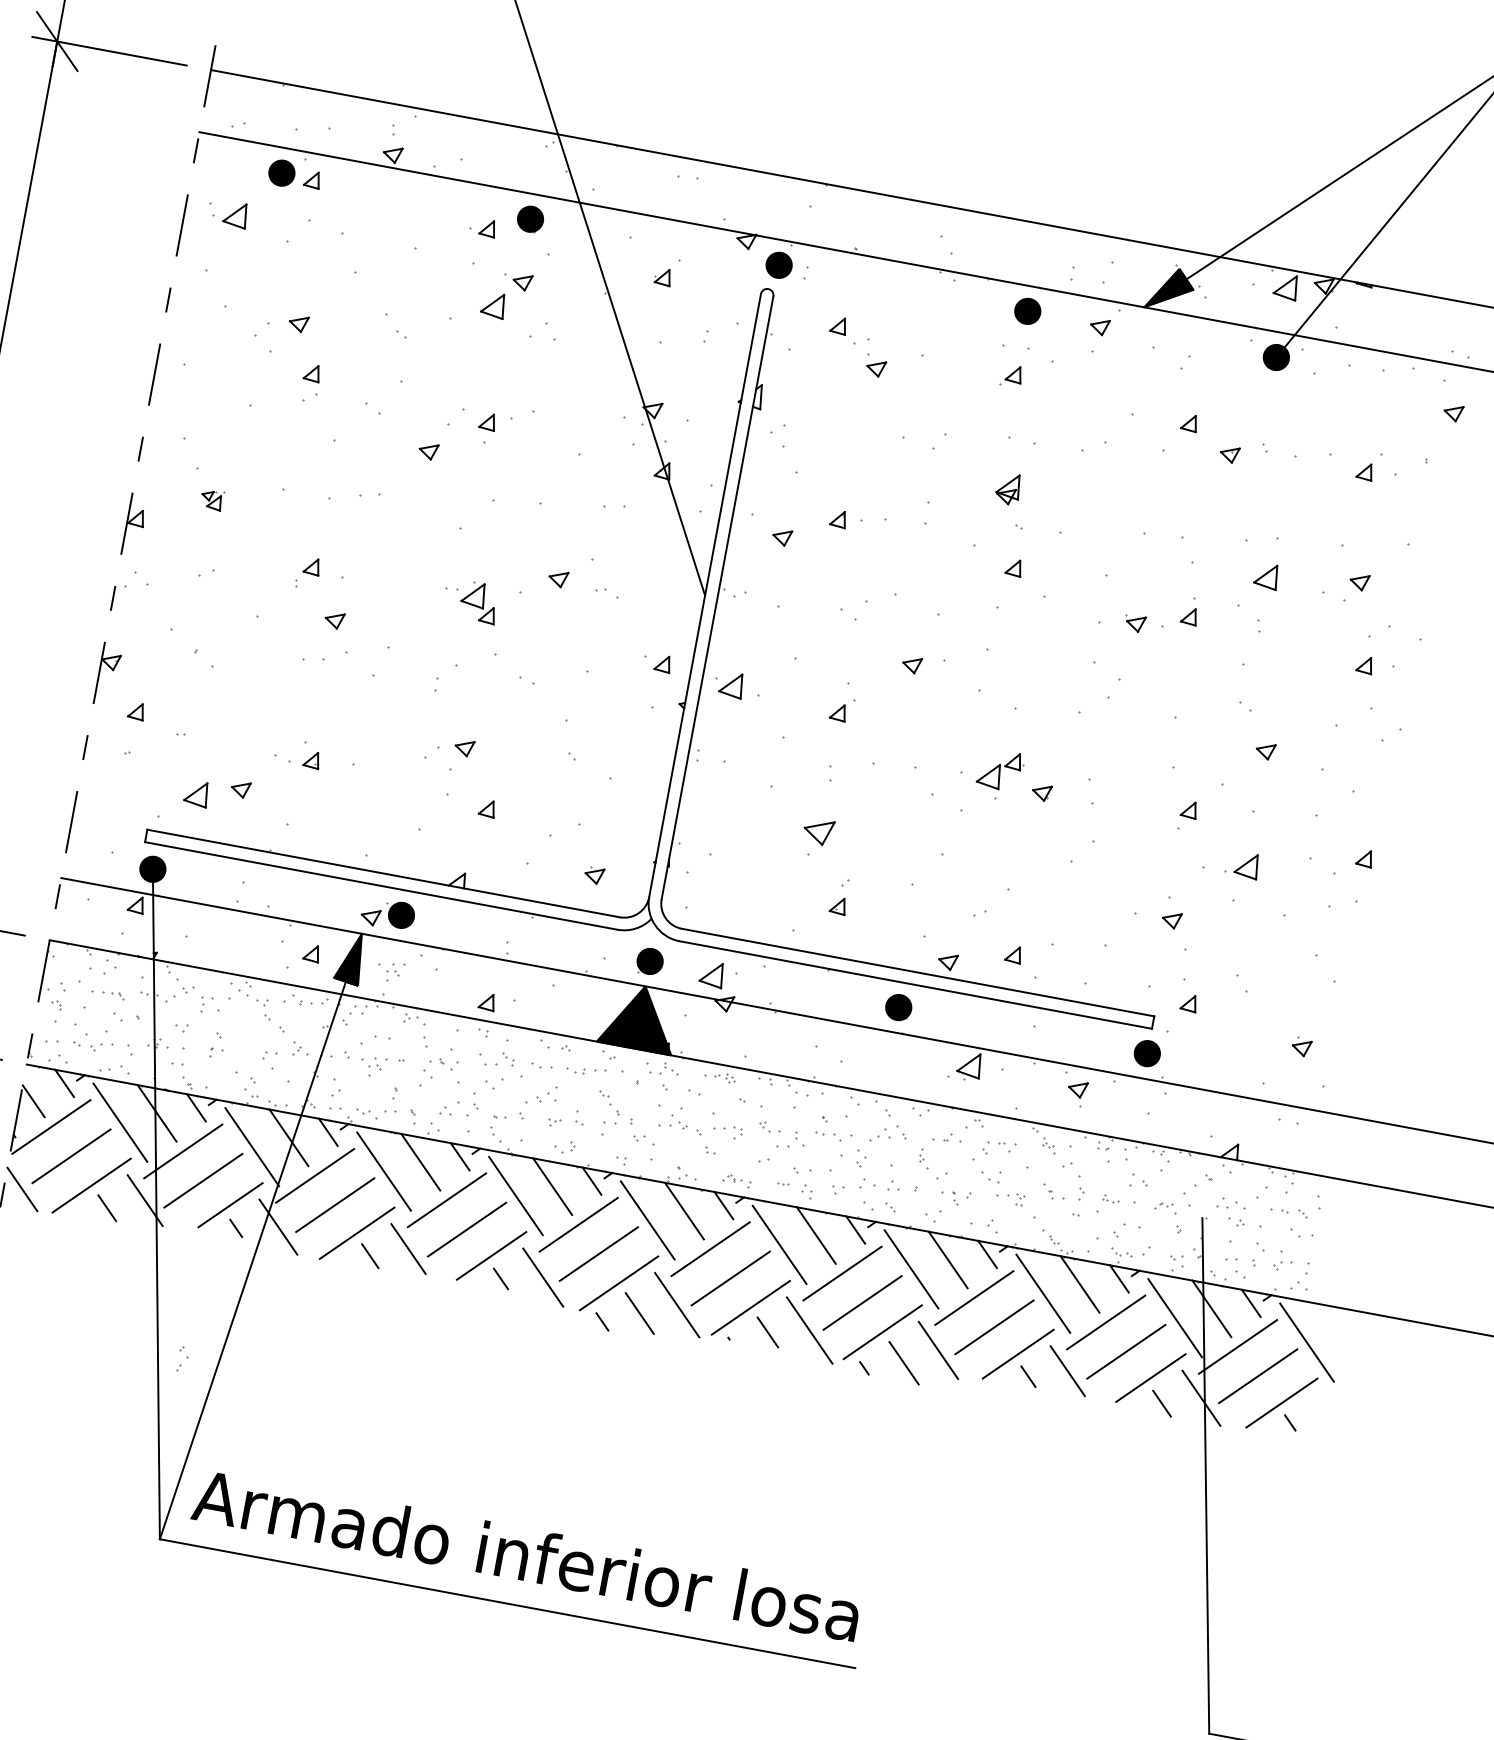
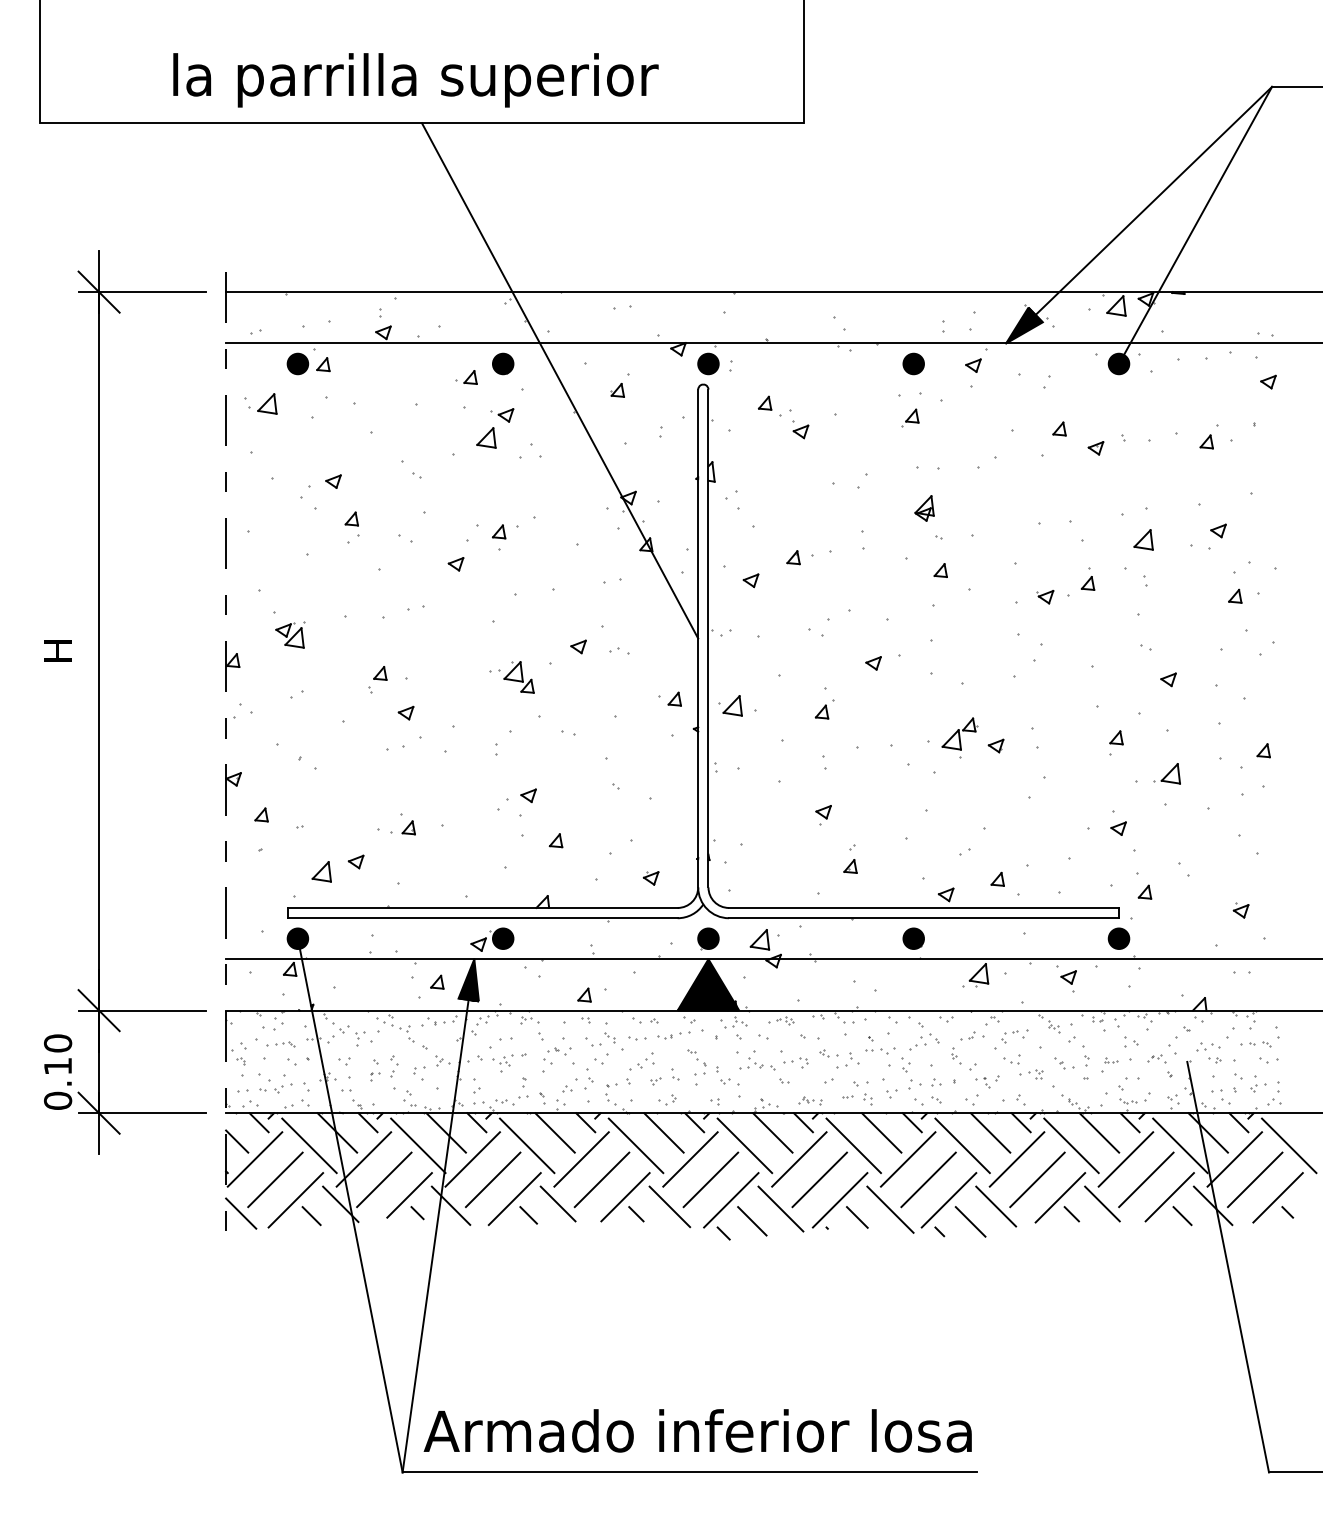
part: (212, 499) -> (290, 634), size x1.67
part: (817, 838) -> (823, 815), size x0.62
part: (390, 971) -> (502, 985), removed
part: (183, 1359) -> (394, 1066), moved

